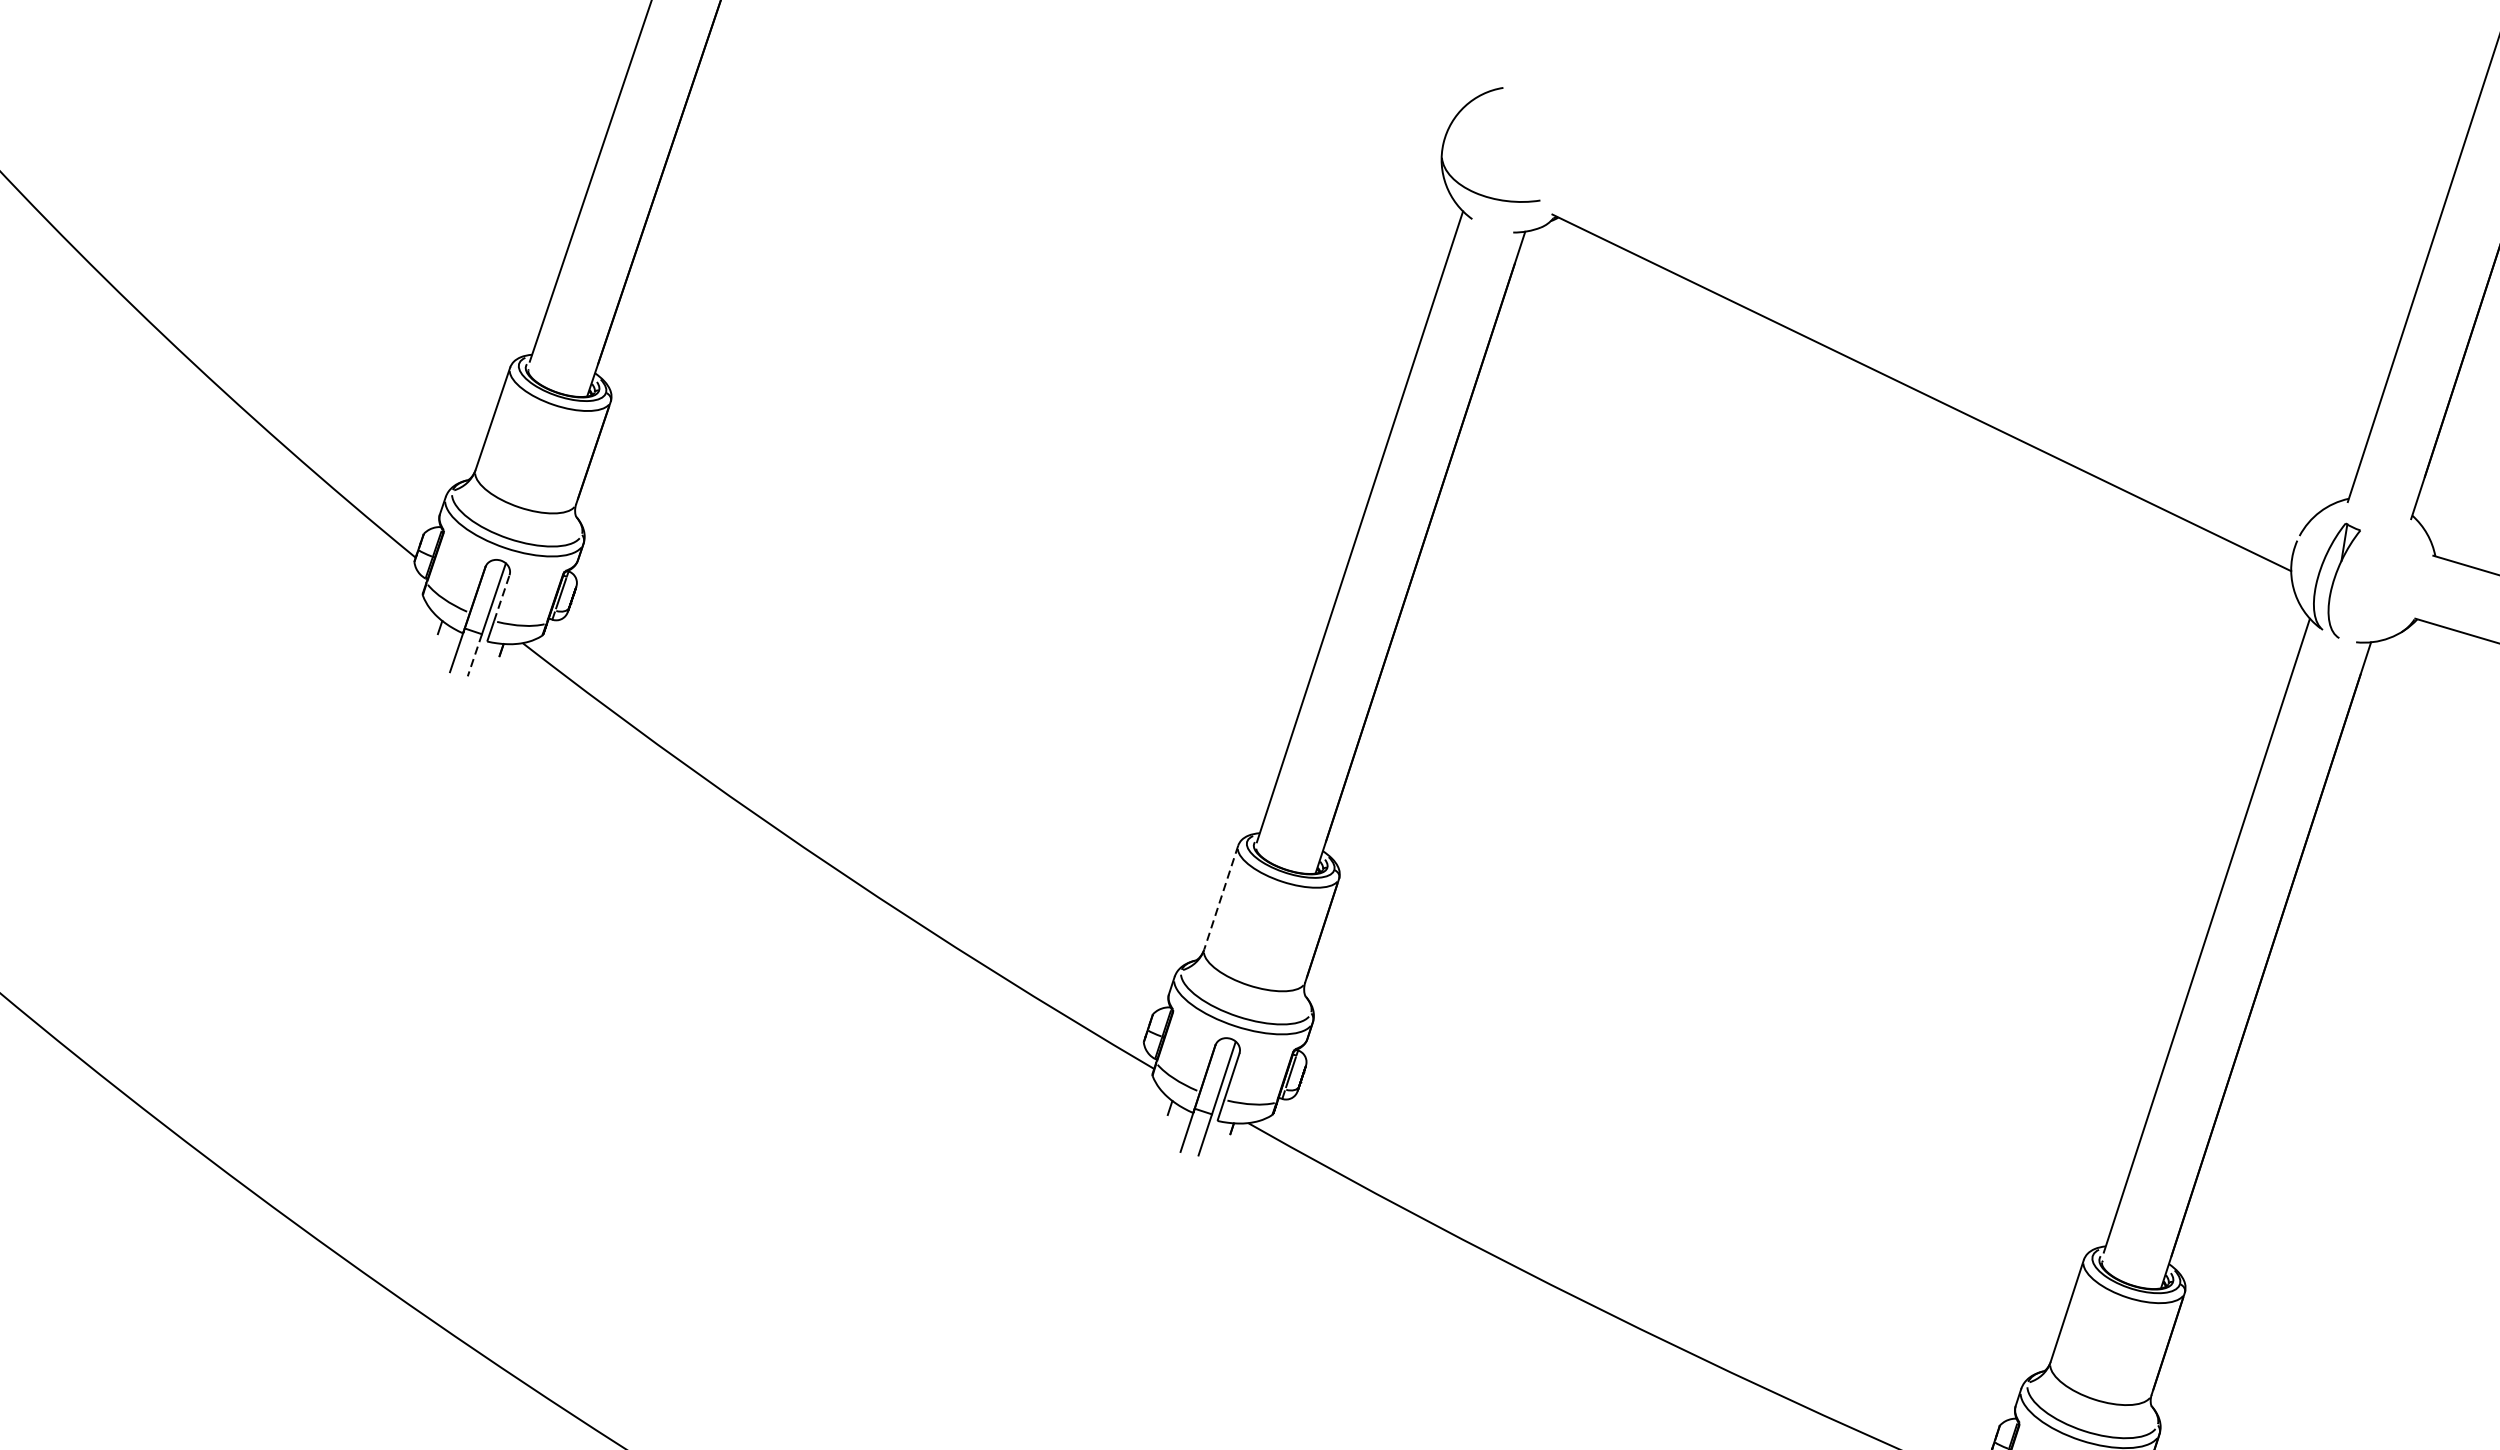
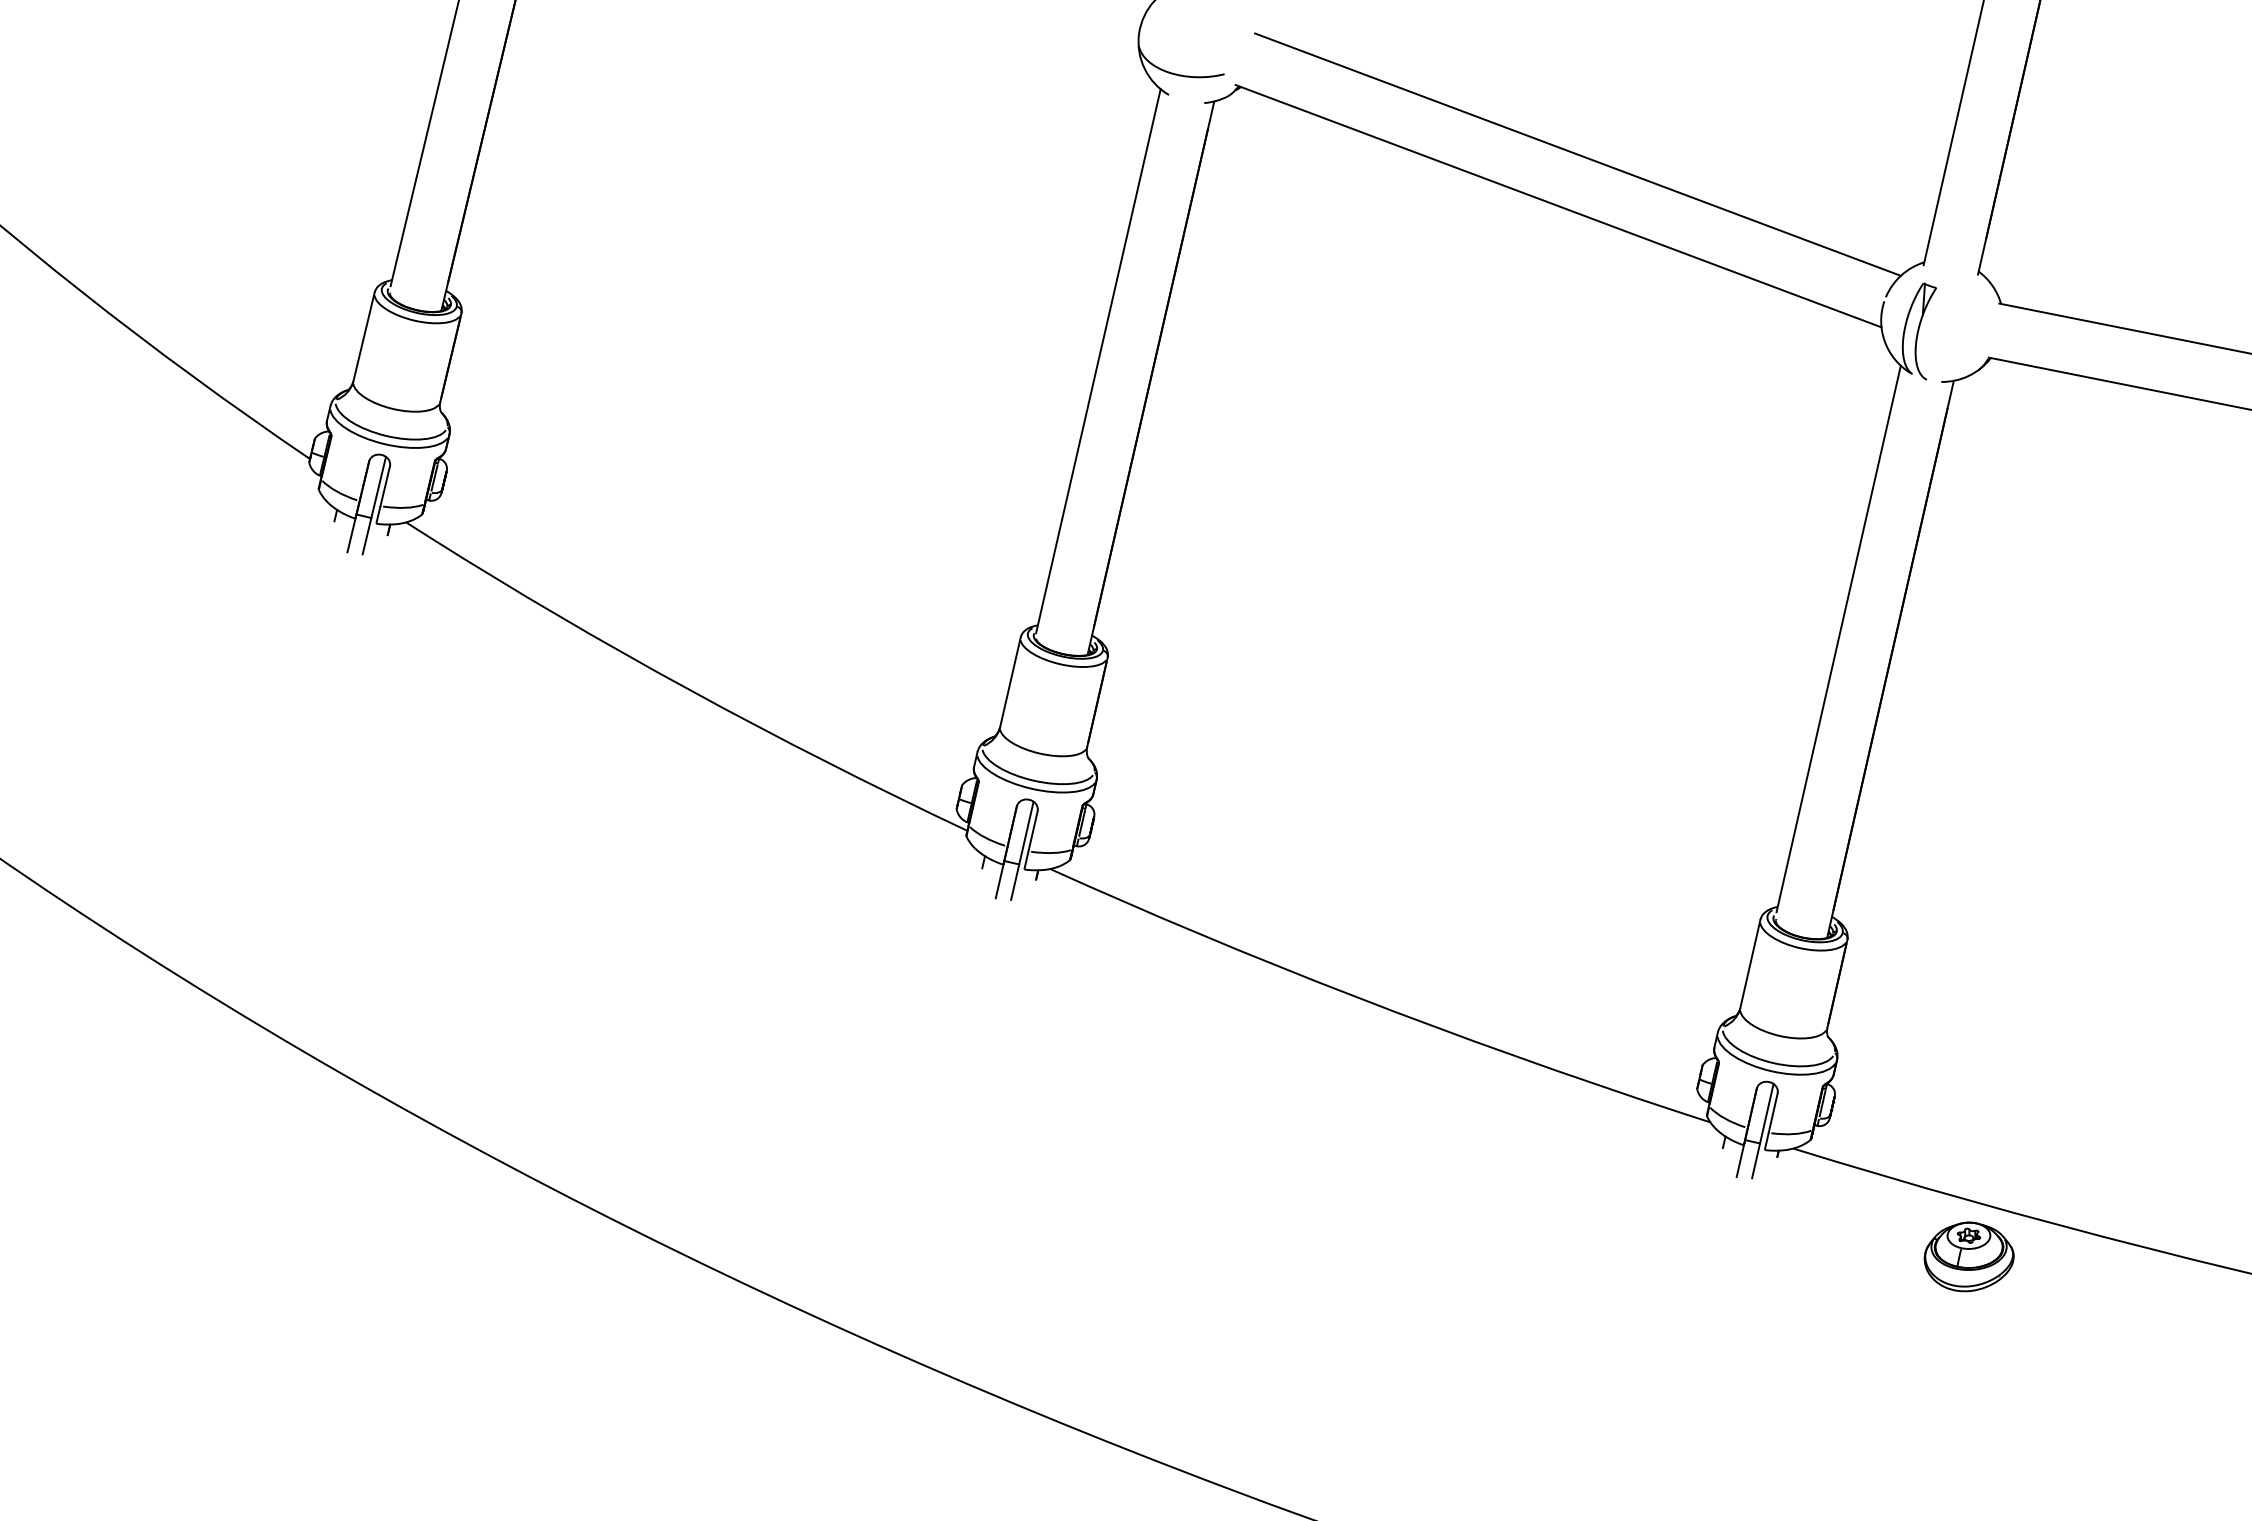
line: (1949, 333) -> (1577, 154), added
line: (502, 597) -> (385, 485), dashed -> solid
line: (475, 655) -> (367, 536), dashed -> solid
line: (1221, 897) -> (1010, 682), dashed -> solid

